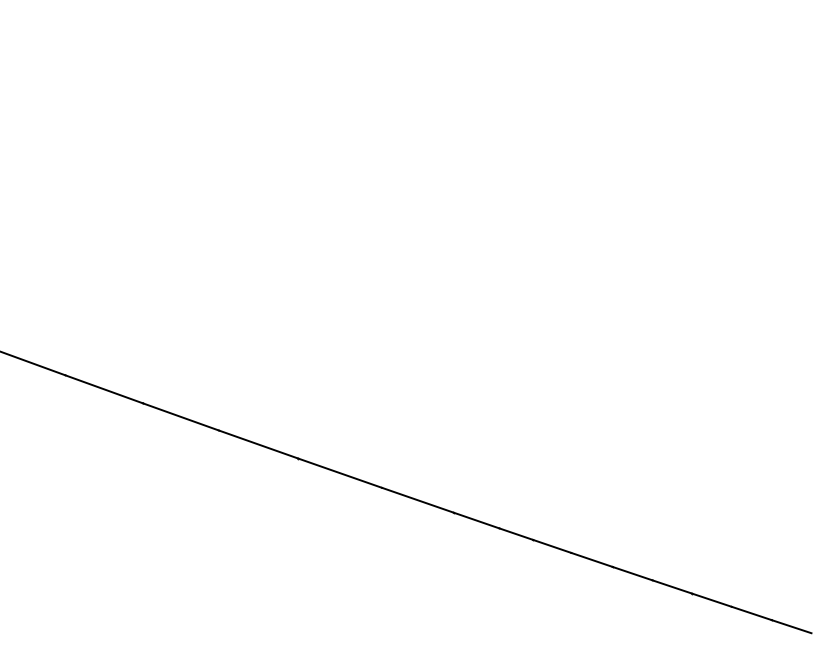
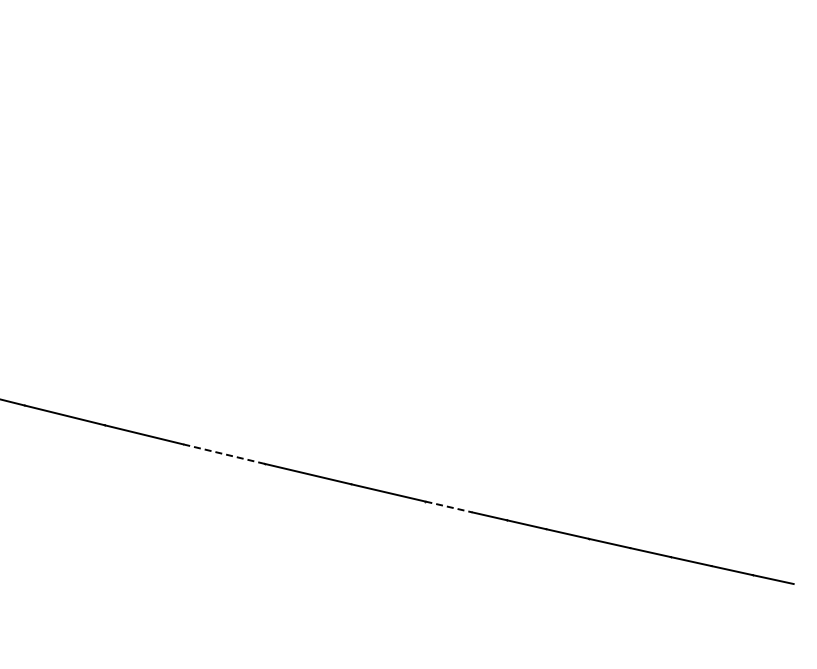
line: (258, 444) -> (224, 454), solid -> dashed
line: (477, 520) -> (449, 506), solid -> dashed

